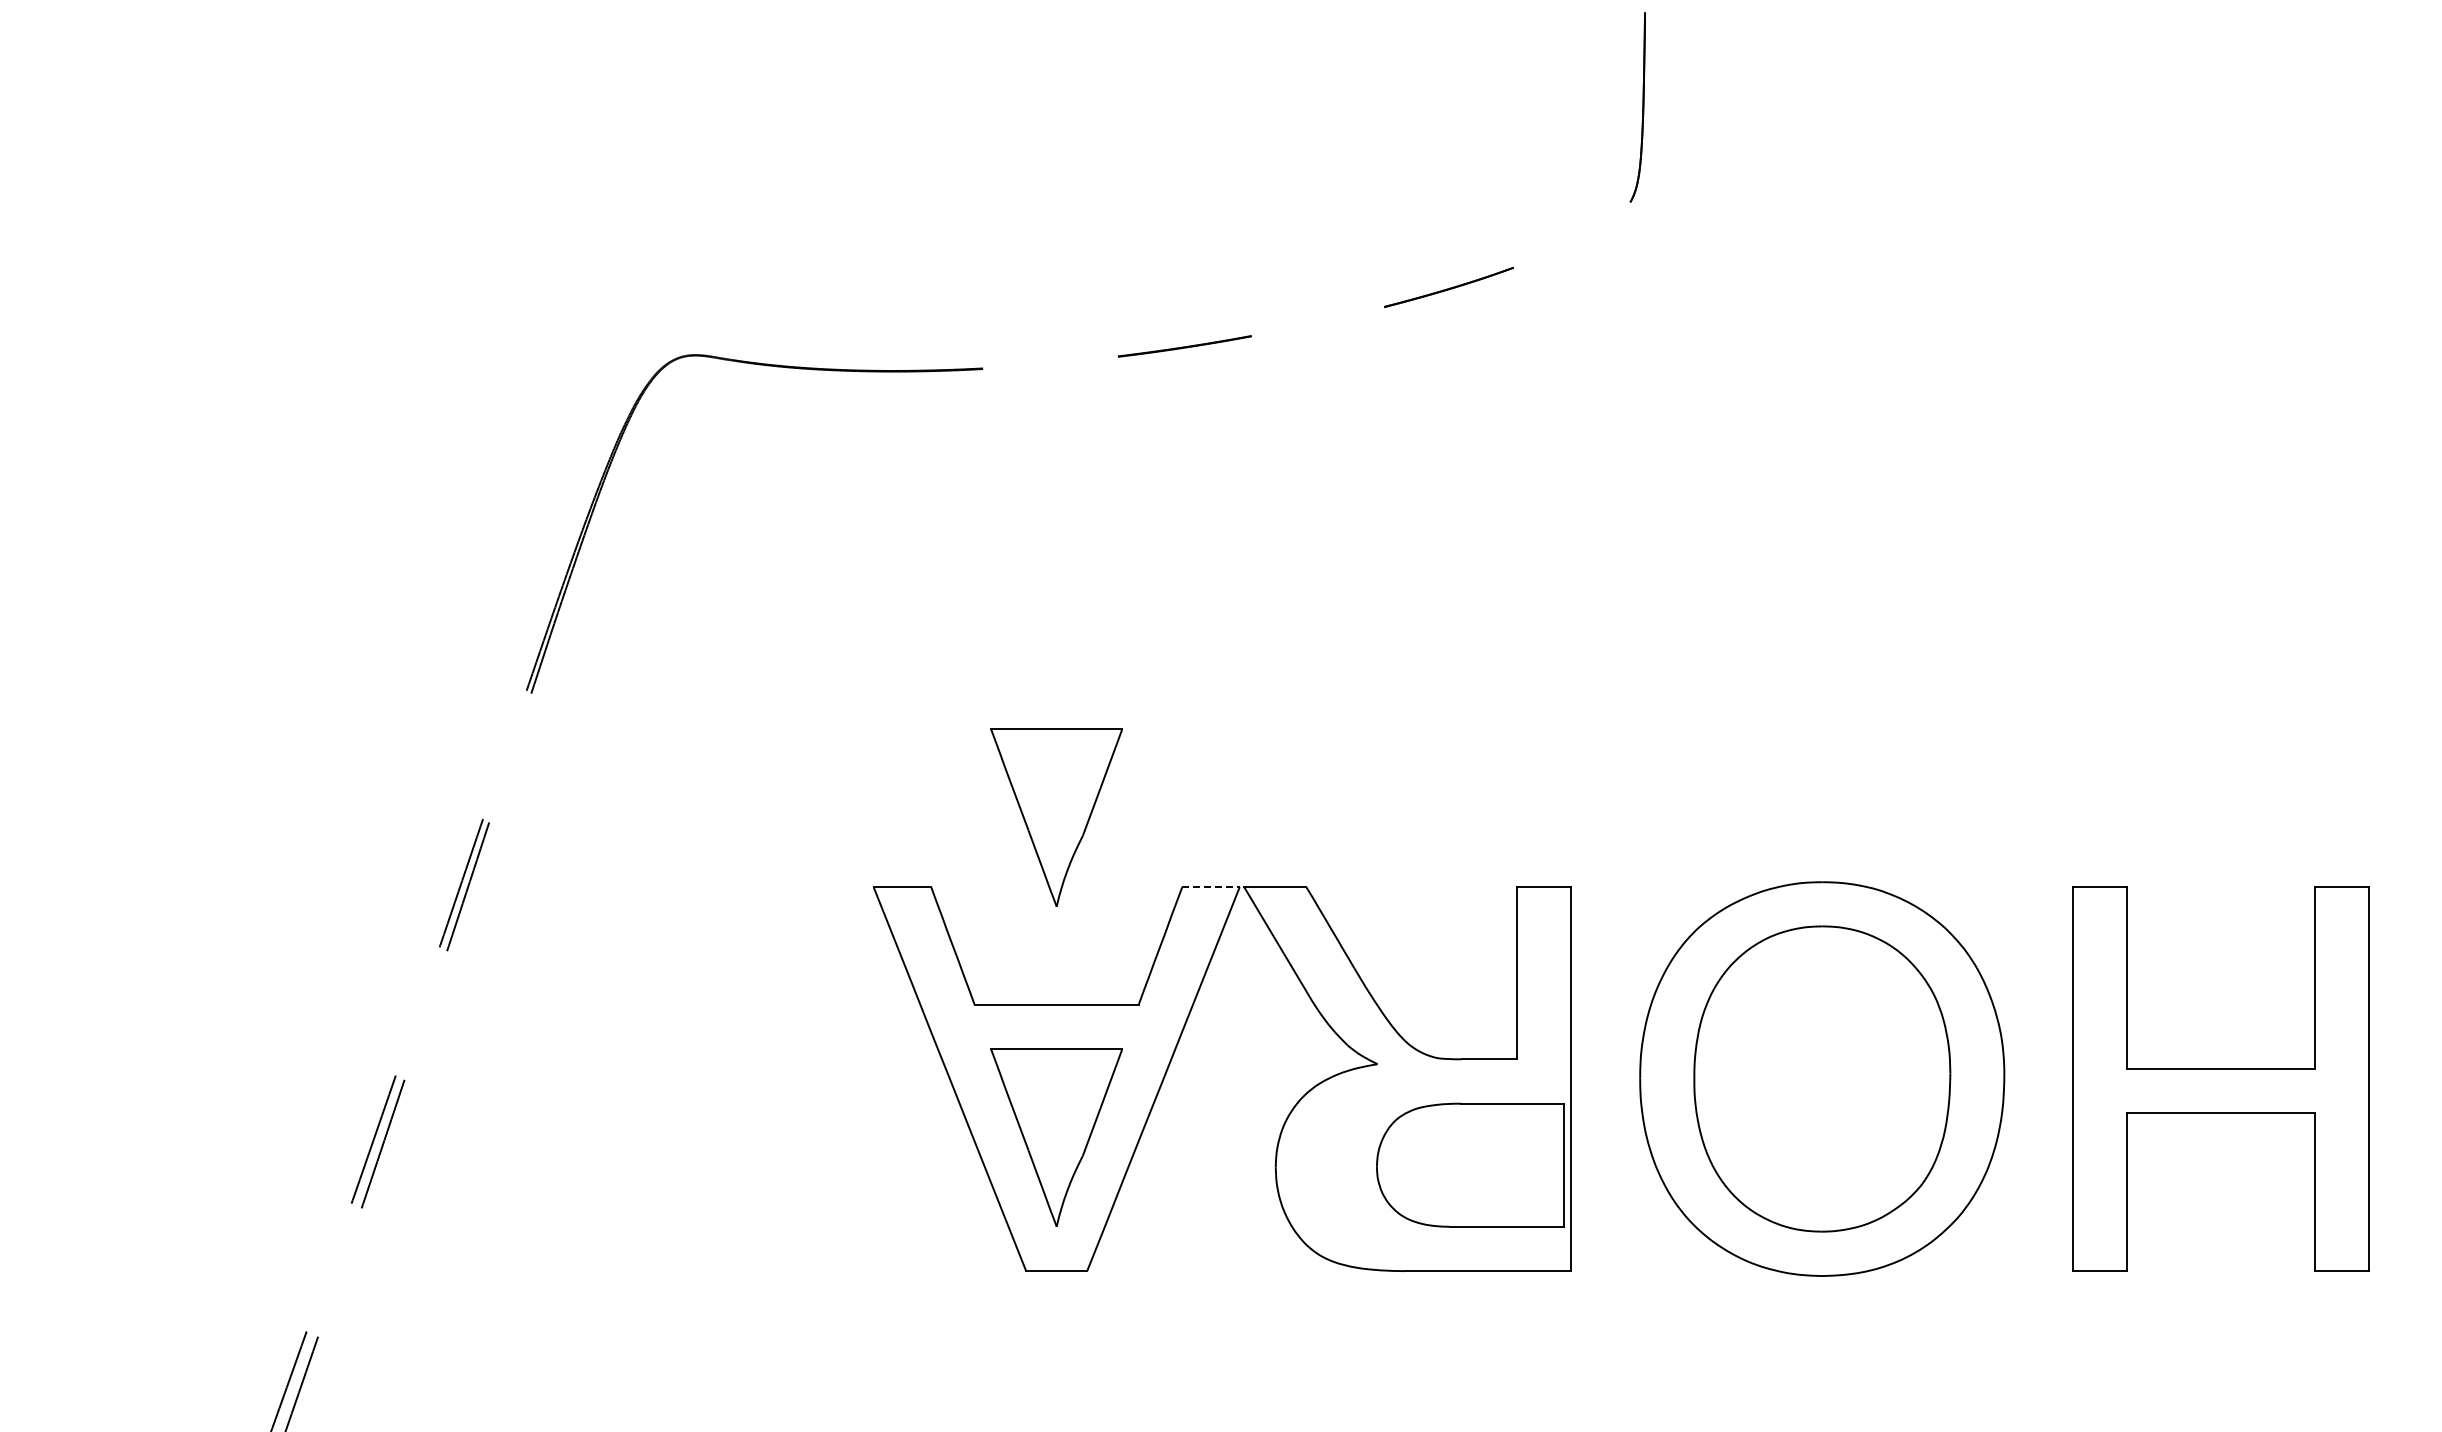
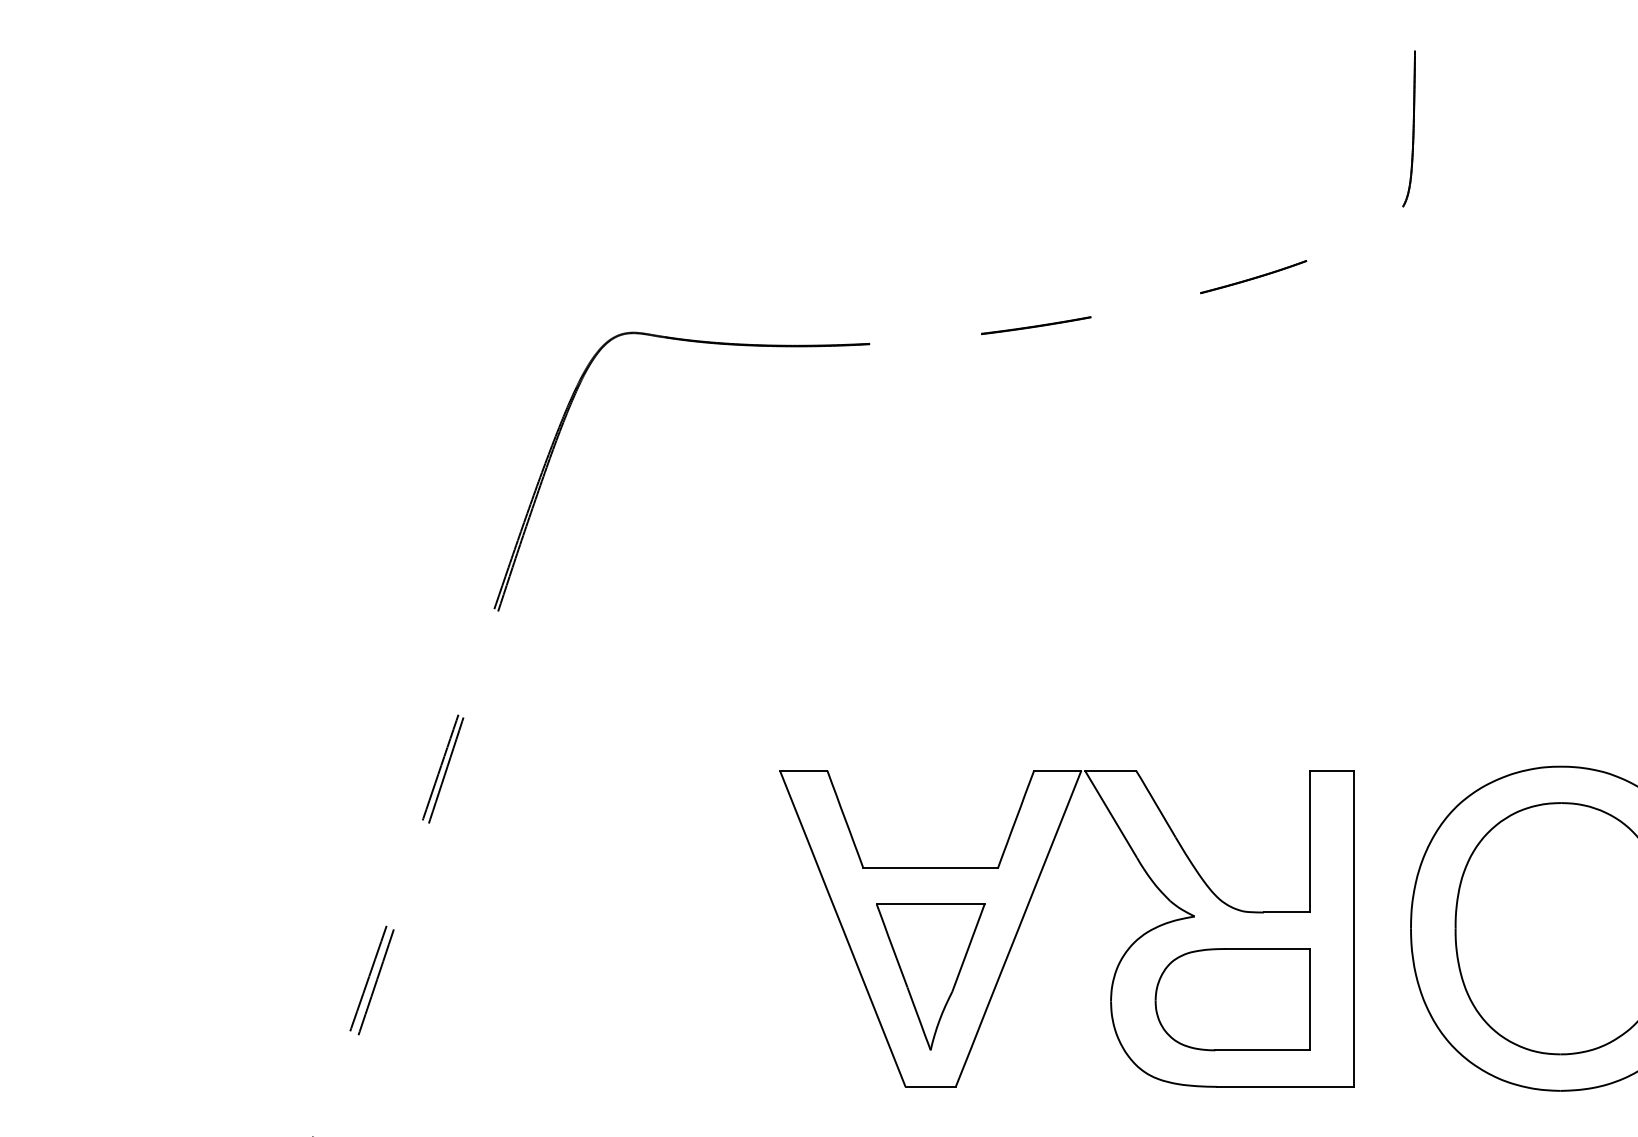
part: (1056, 817) -> (930, 713), removed
line: (1211, 887) -> (1058, 771), dashed -> solid
part: (1470, 1164) -> (1232, 999), moved

